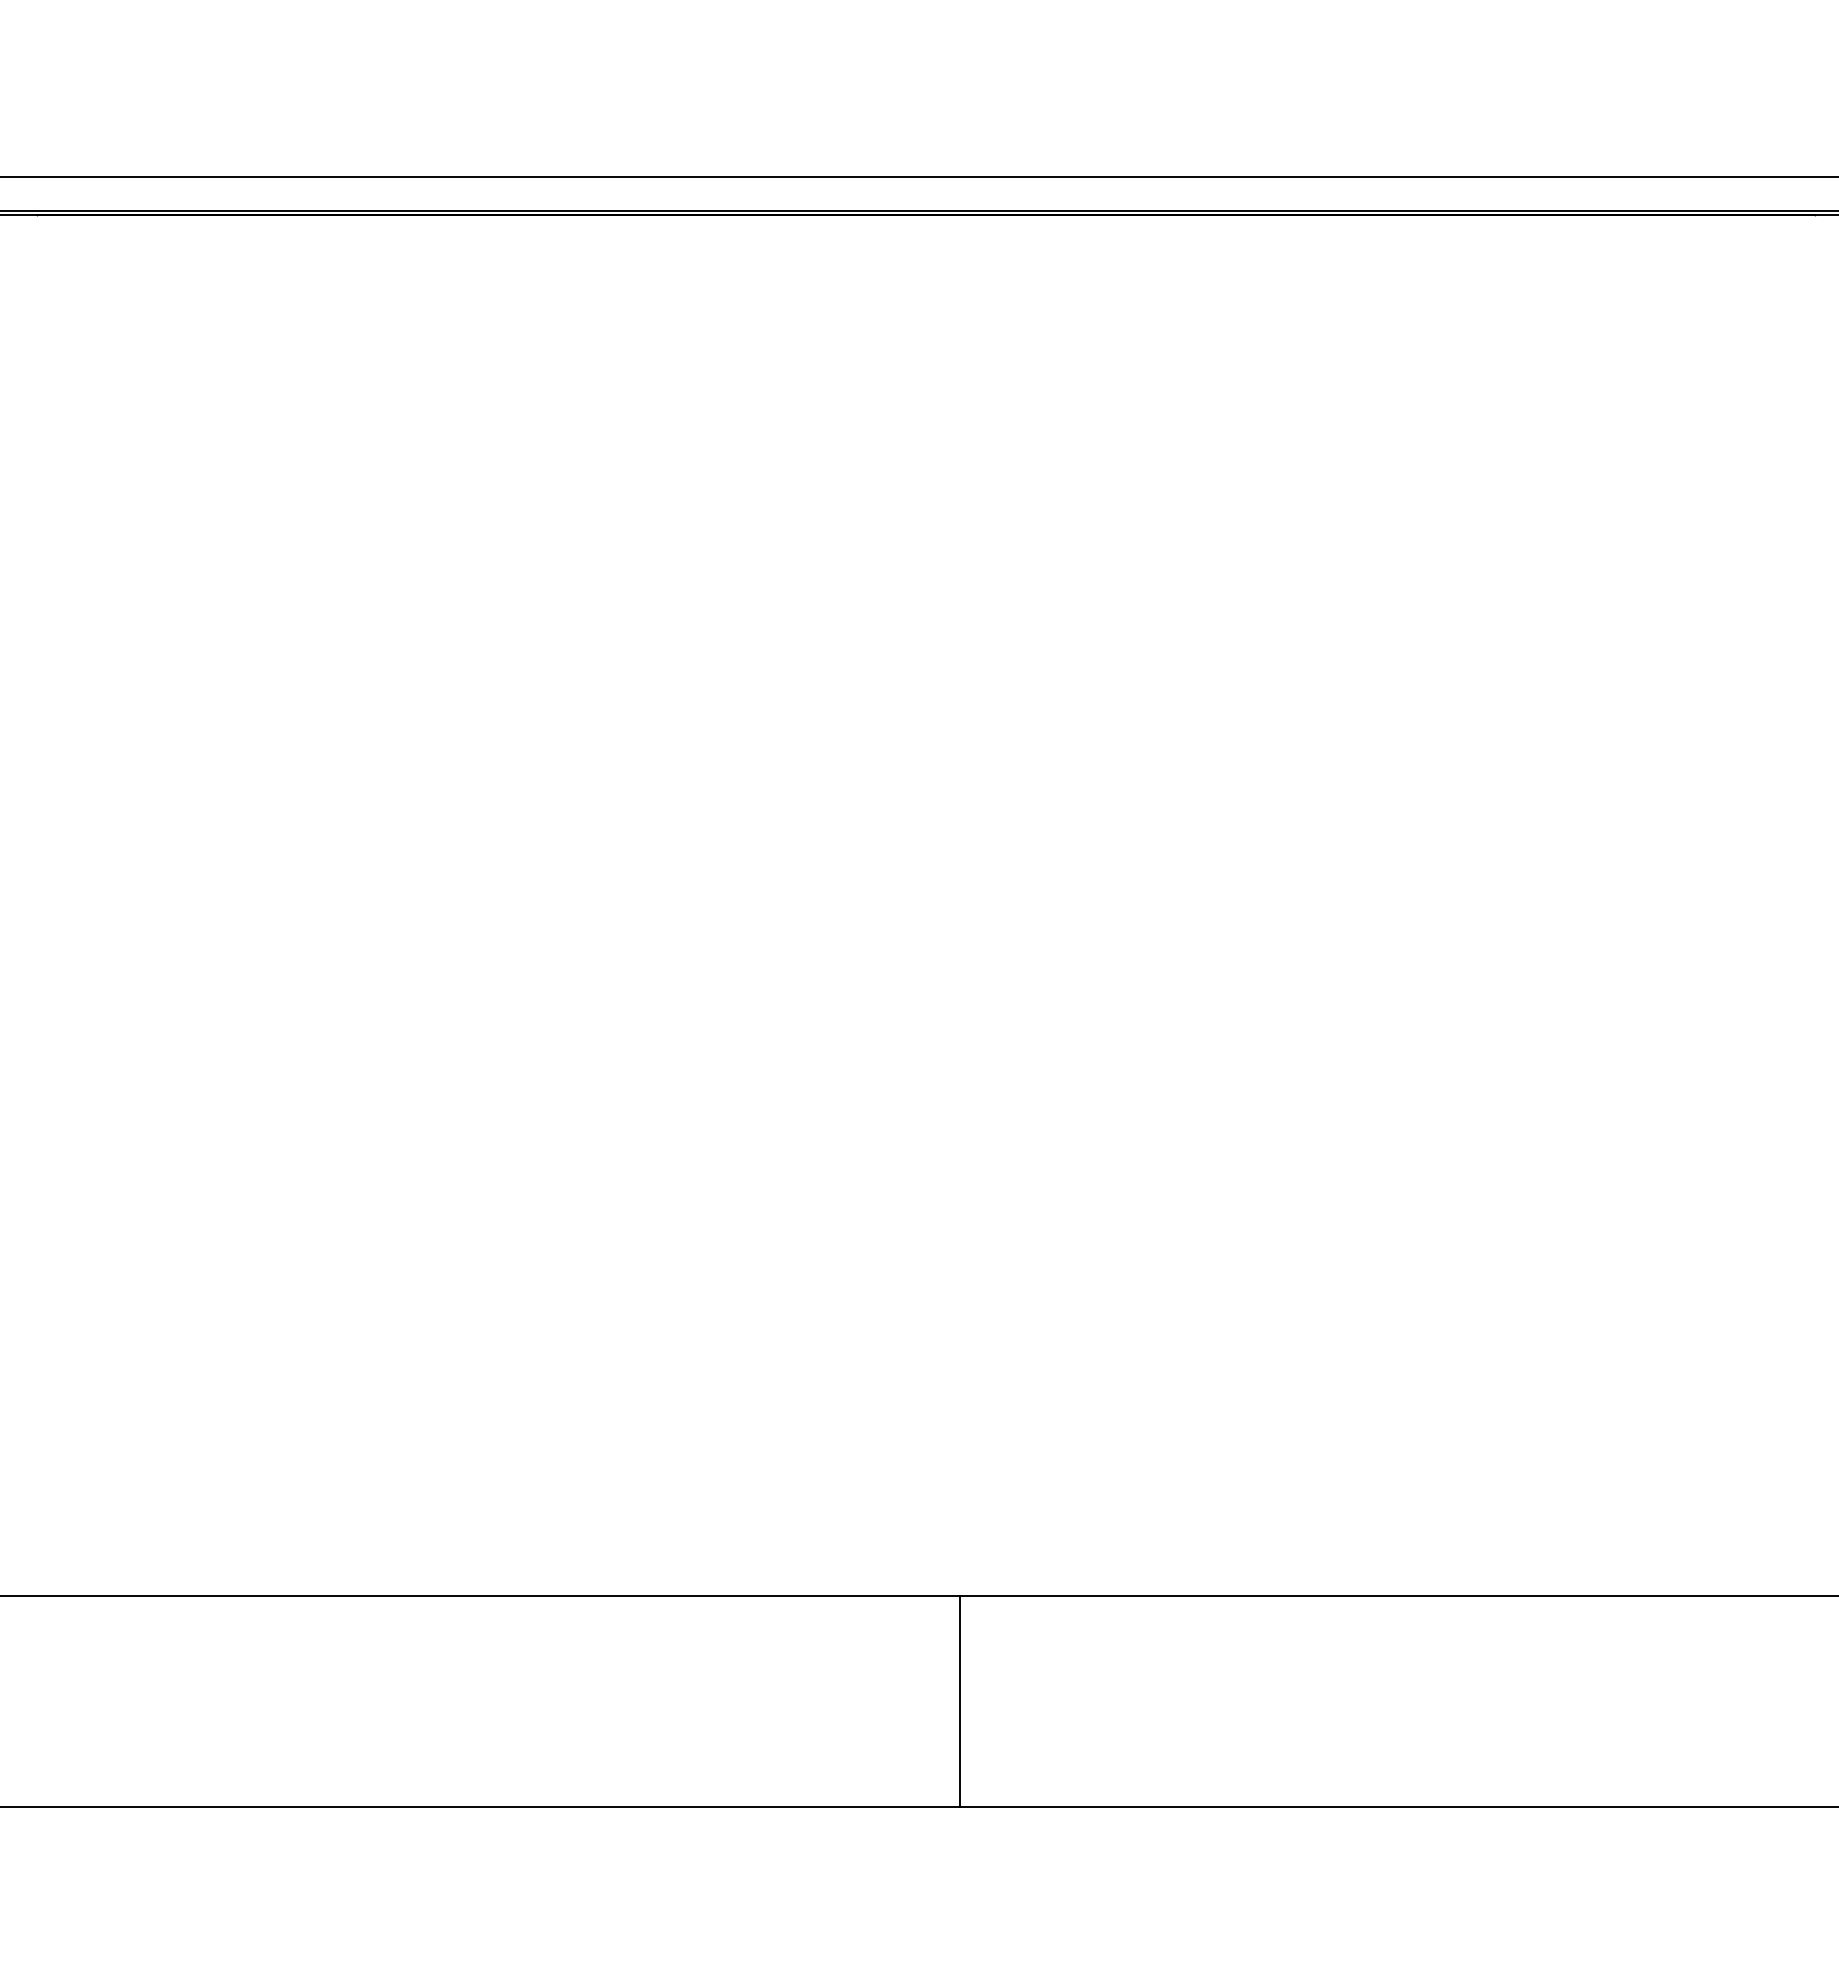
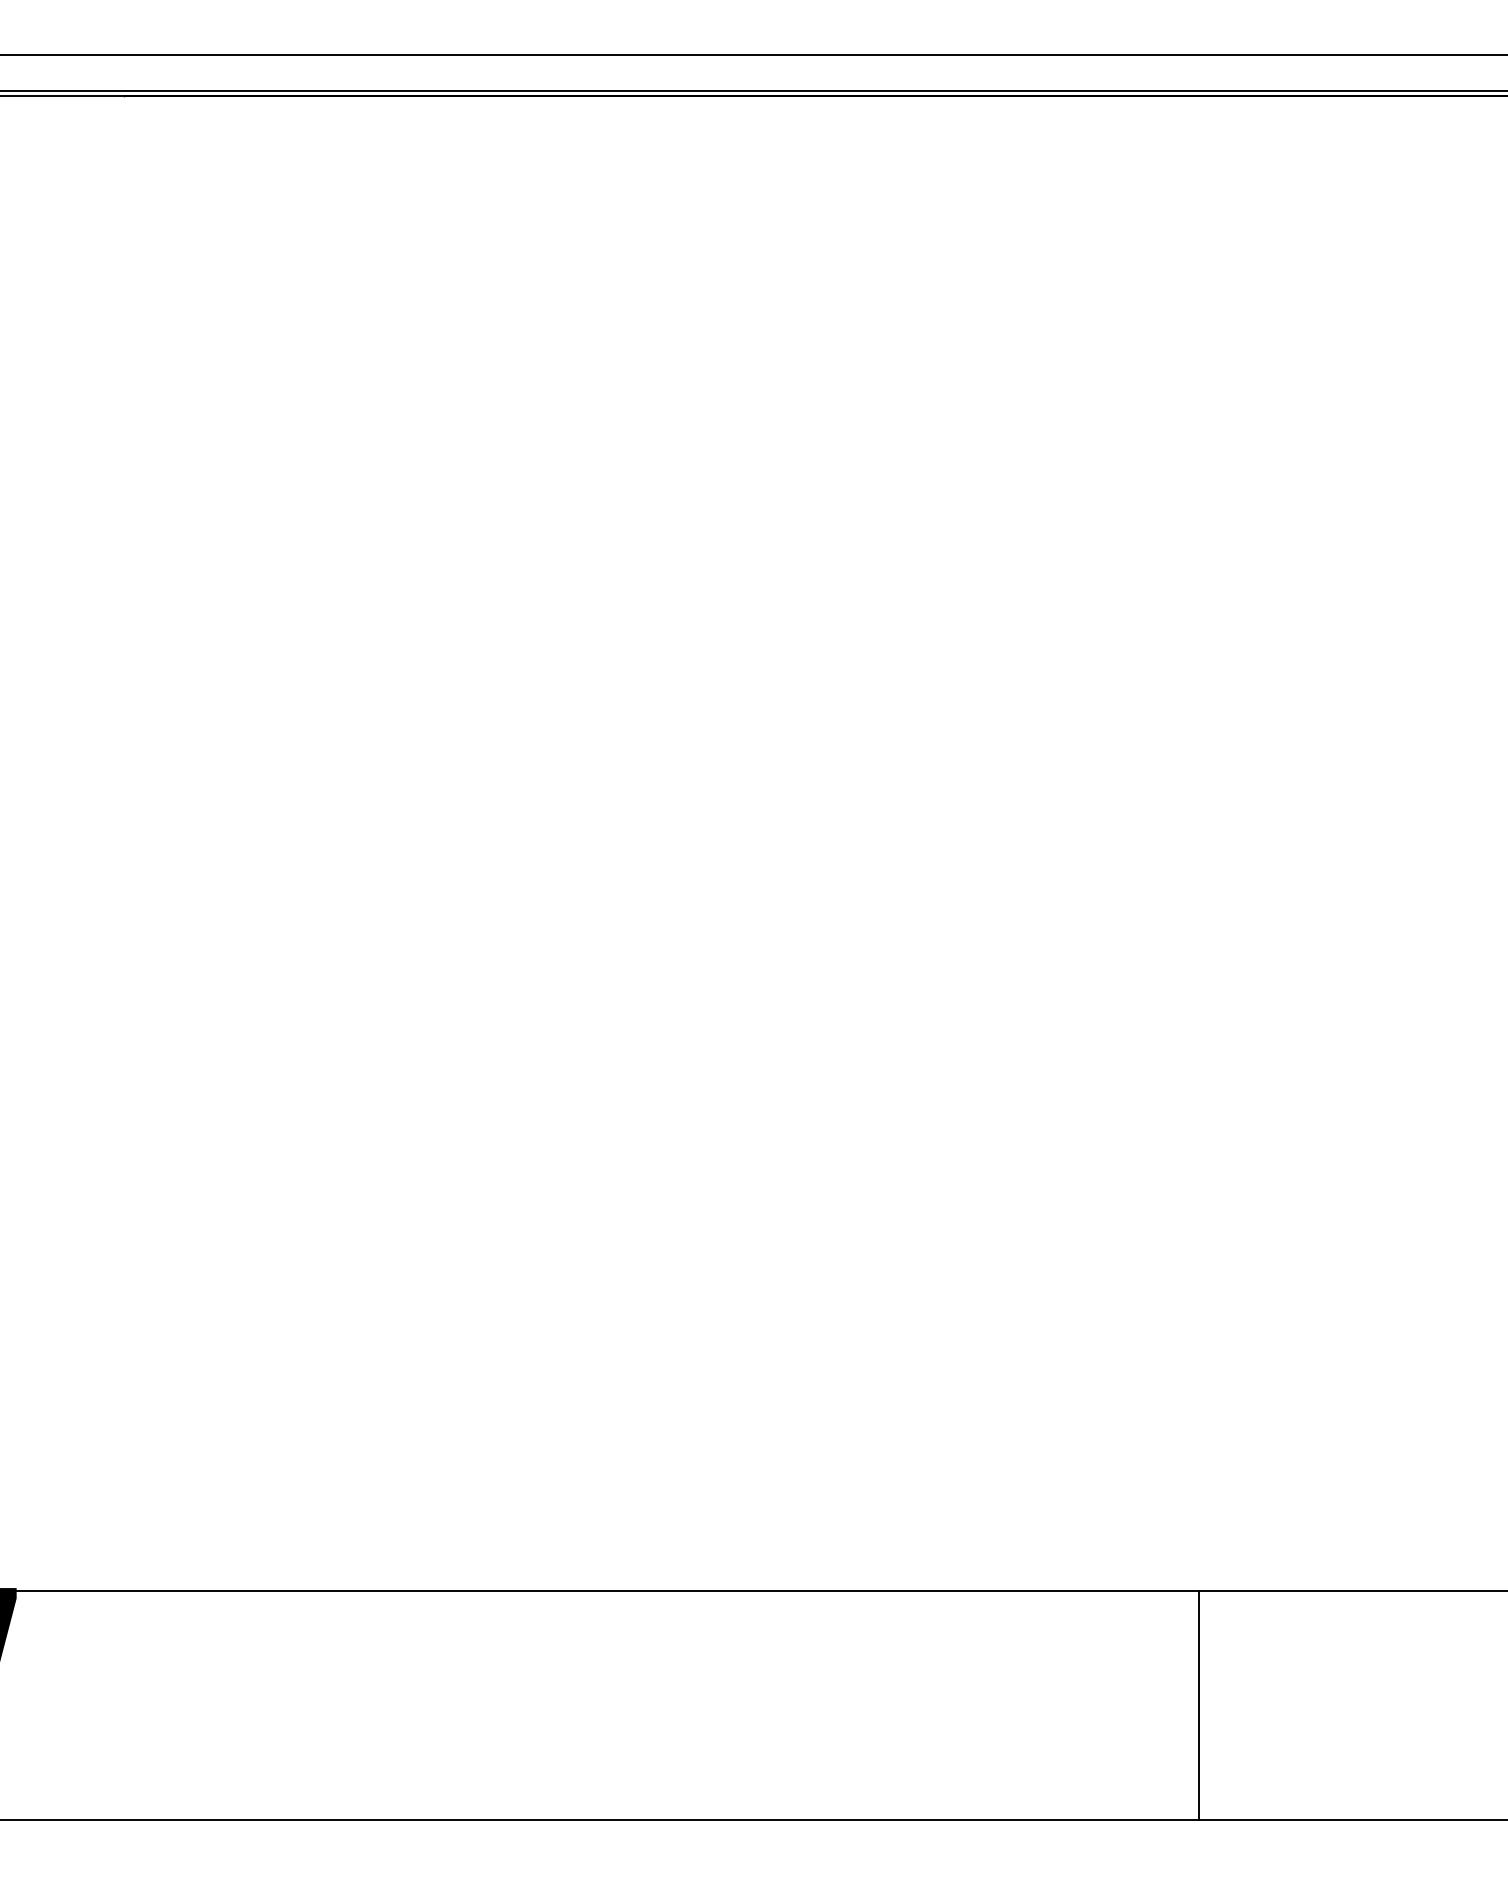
line: (960, 1700) -> (1199, 1704), moved

